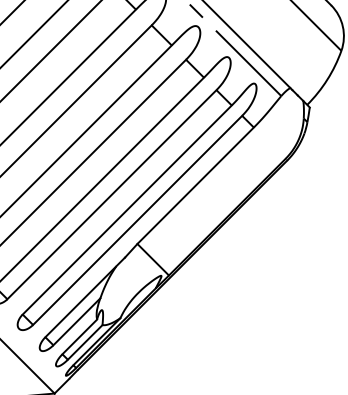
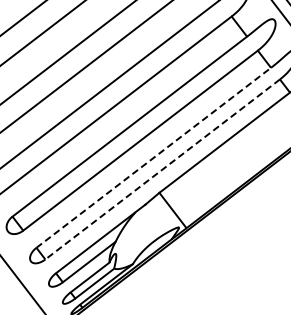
line: (127, 210) -> (153, 158), solid -> dashed
line: (137, 220) -> (162, 169), solid -> dashed

